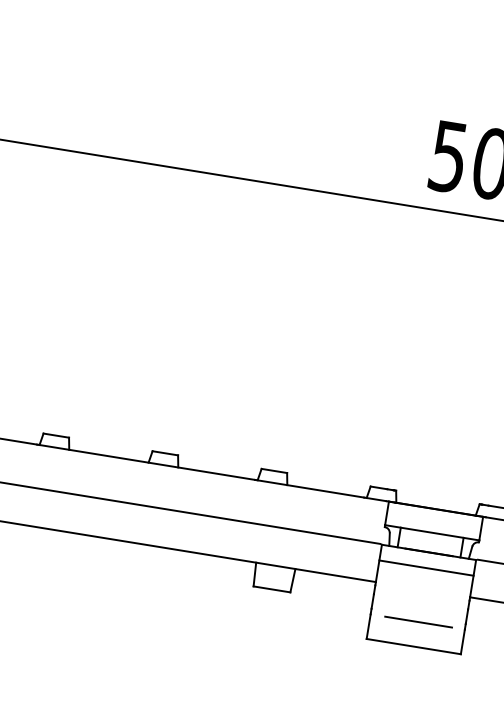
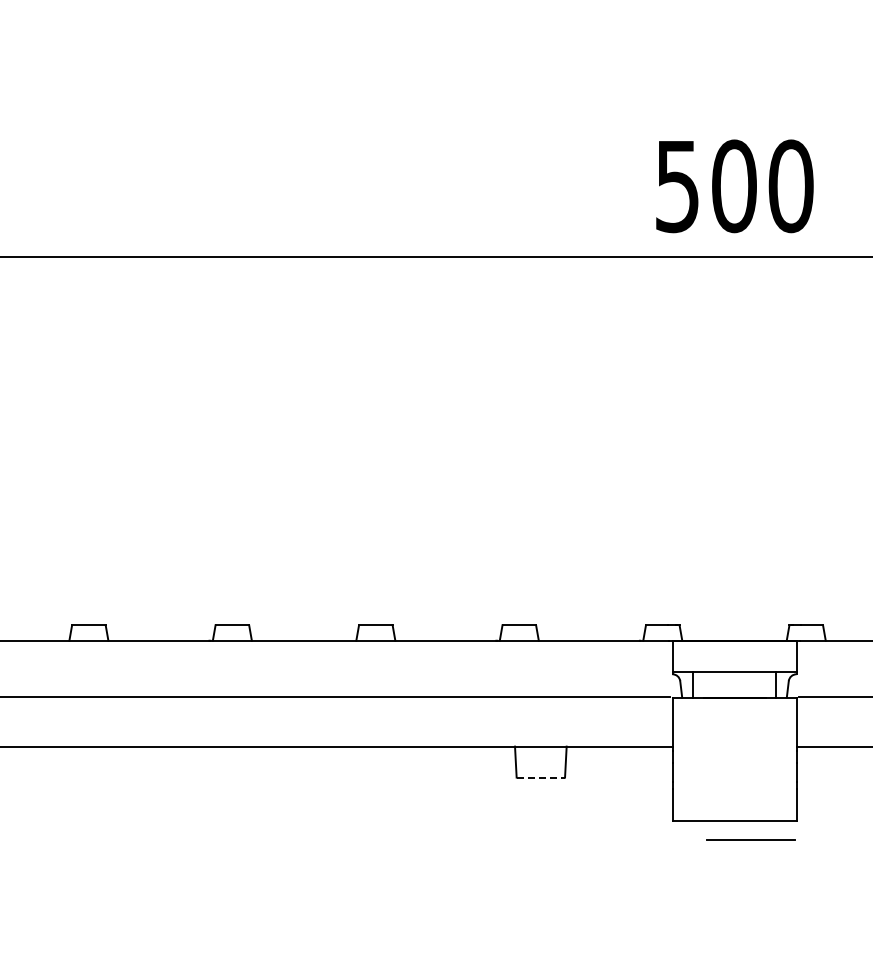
line: (426, 568) -> (734, 718), removed
line: (272, 589) -> (541, 777), solid -> dashed
line: (418, 621) -> (750, 839), moved

